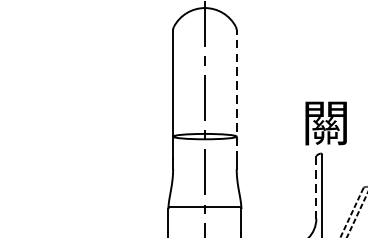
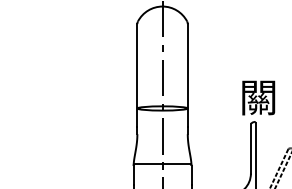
line: (236, 93) -> (187, 74), dashed -> solid
line: (315, 187) -> (250, 148), dashed -> solid

